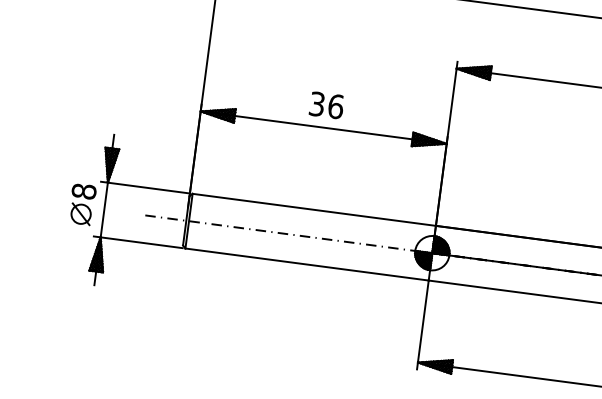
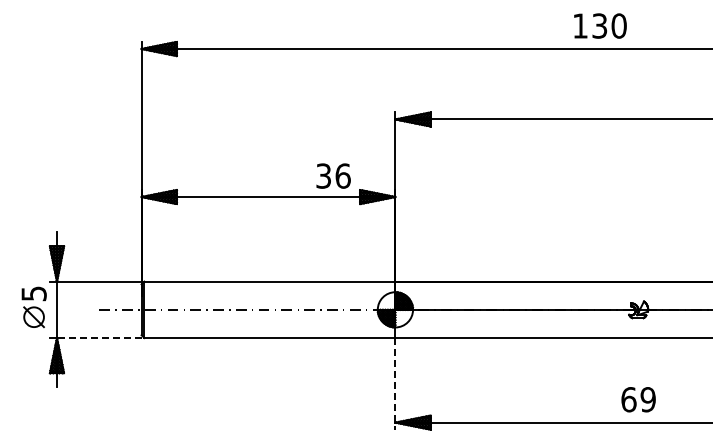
text: (326, 104) -> (333, 175), moved
text: (83, 191) -> (33, 293), 8 -> 5
line: (140, 243) -> (98, 338), solid -> dashed
line: (423, 324) -> (395, 383), solid -> dashed

